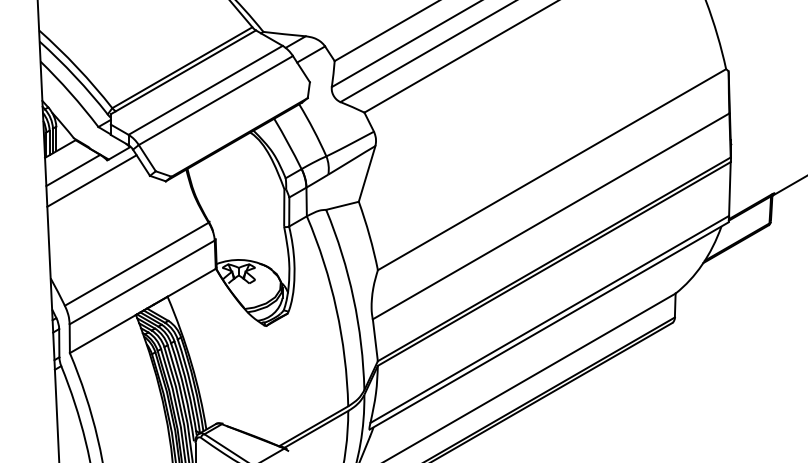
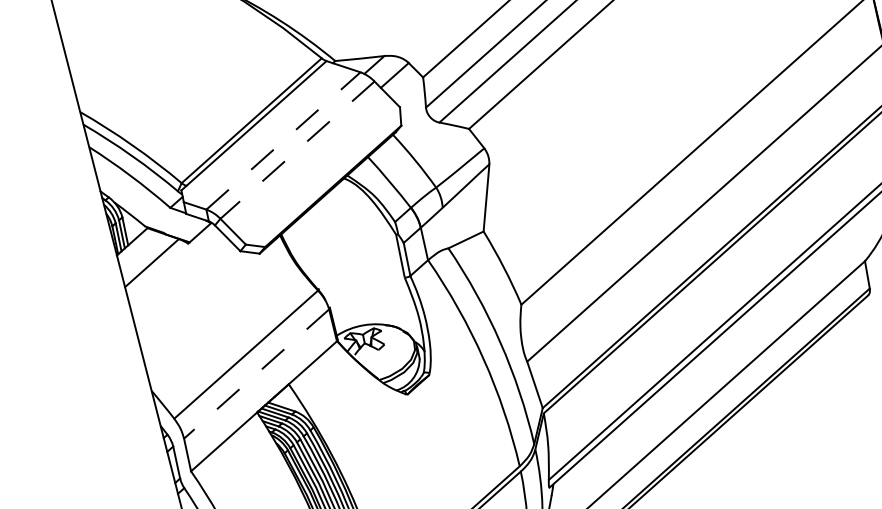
line: (205, 90) -> (283, 141), solid -> dashed
line: (215, 100) -> (297, 150), solid -> dashed
line: (91, 180) -> (175, 270), removed
line: (142, 282) -> (256, 374), solid -> dashed

